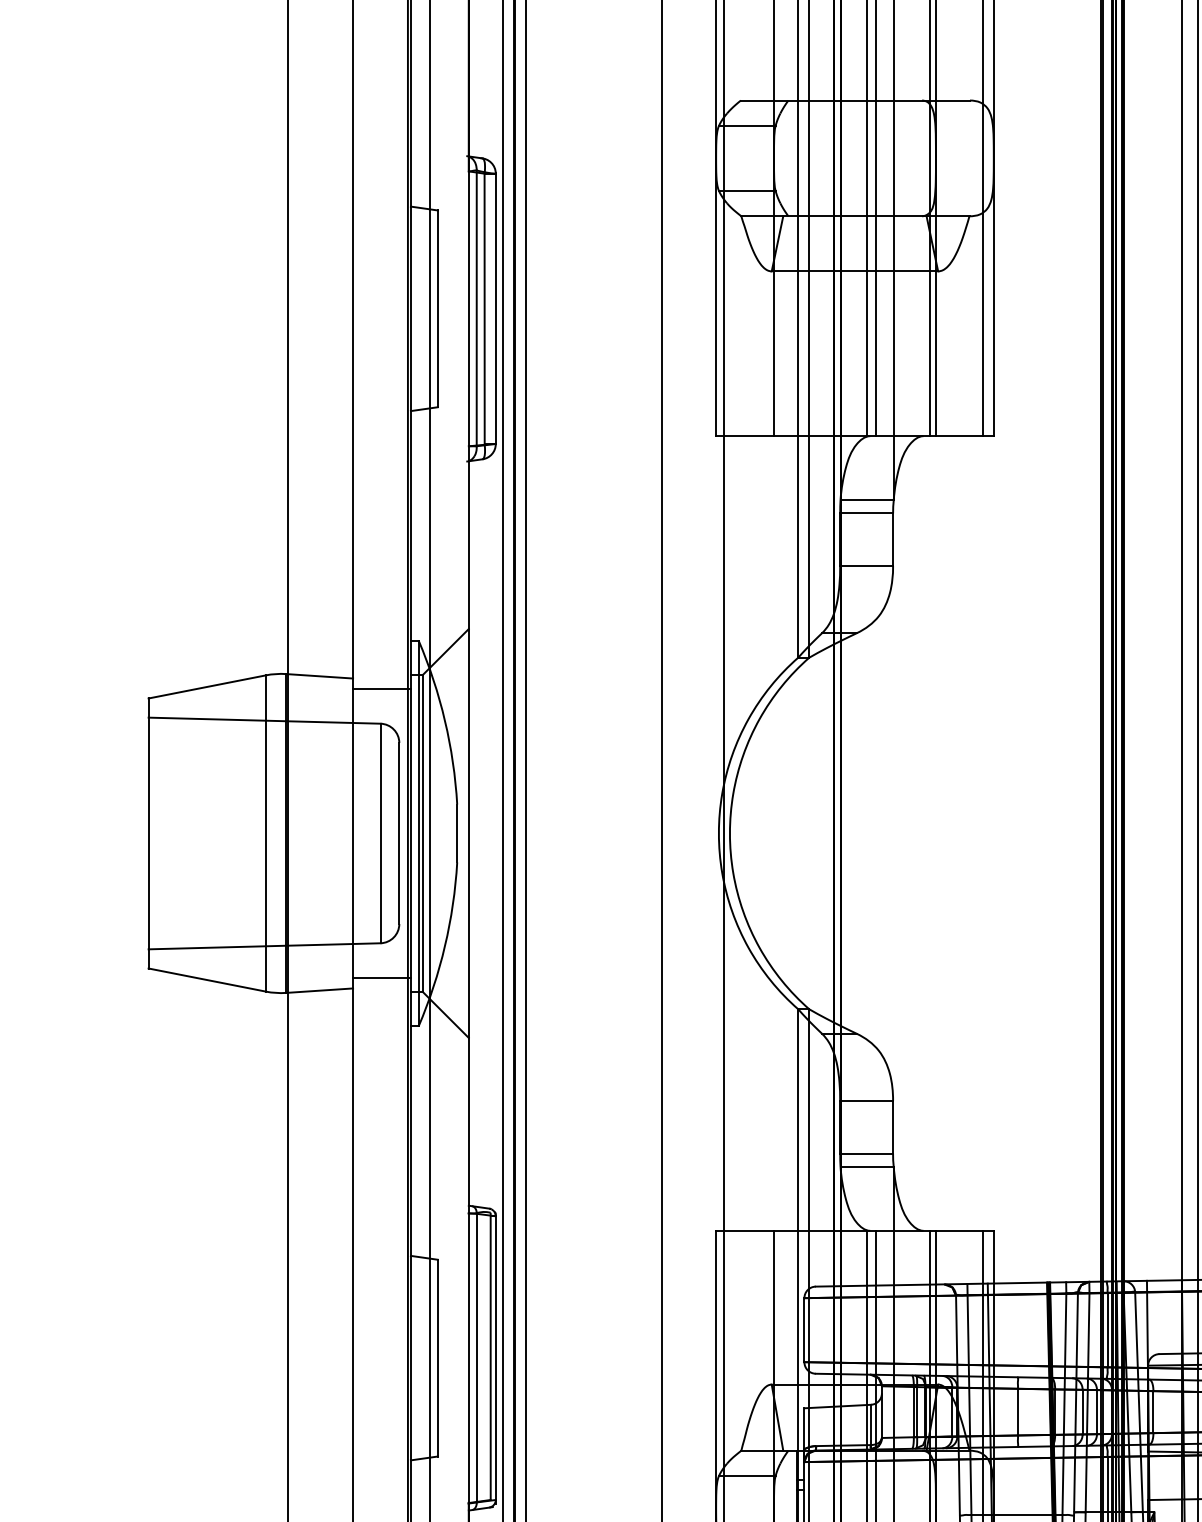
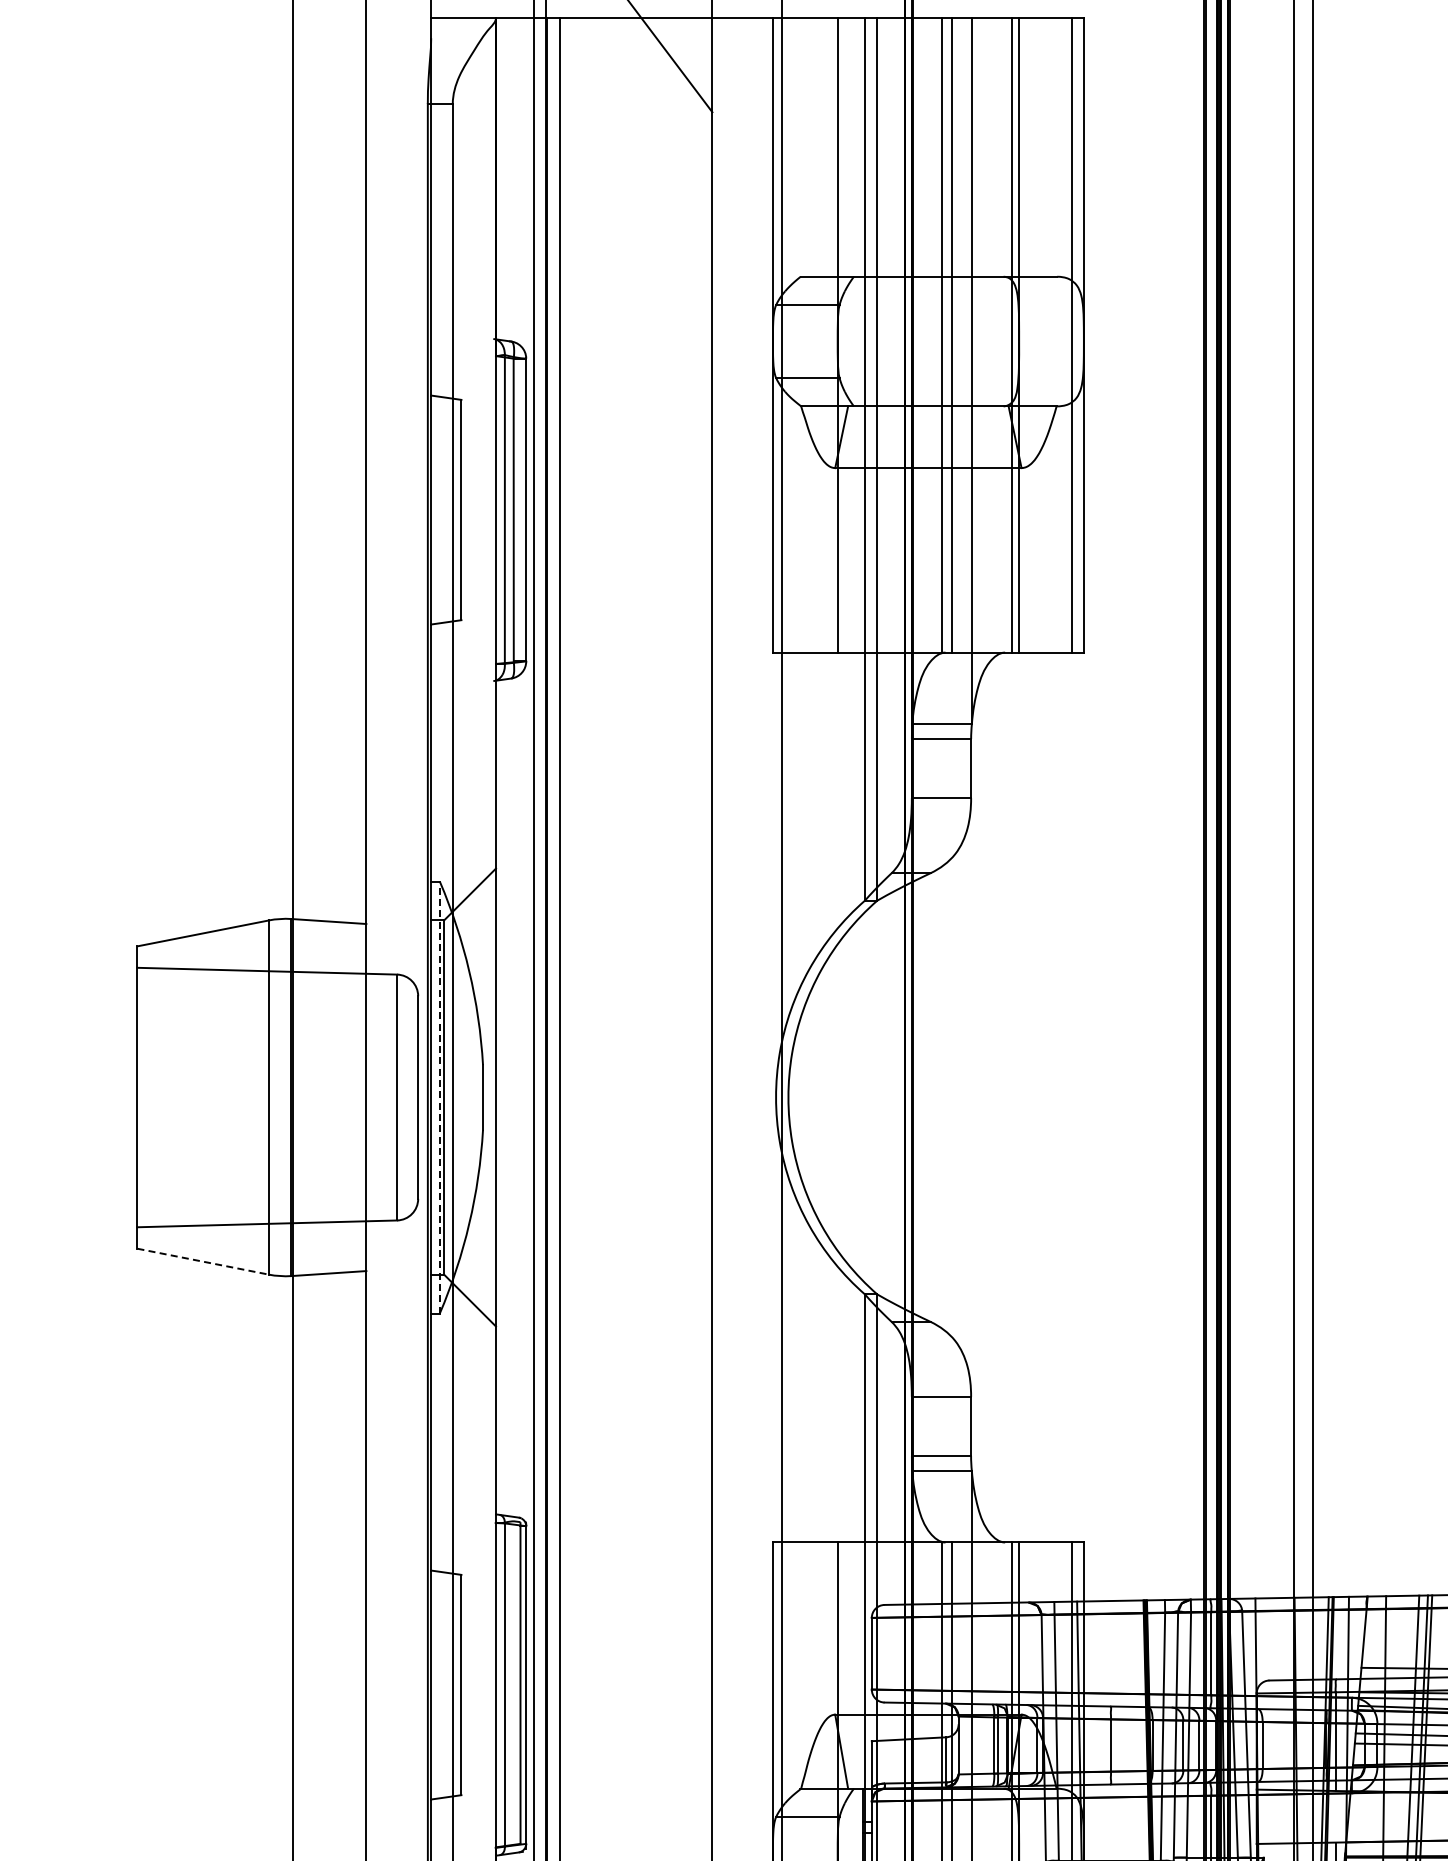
line: (381, 688) -> (398, 935), removed
line: (418, 833) -> (439, 1097), solid -> dashed
line: (381, 978) -> (398, 1259), removed
line: (207, 979) -> (203, 1261), solid -> dashed

